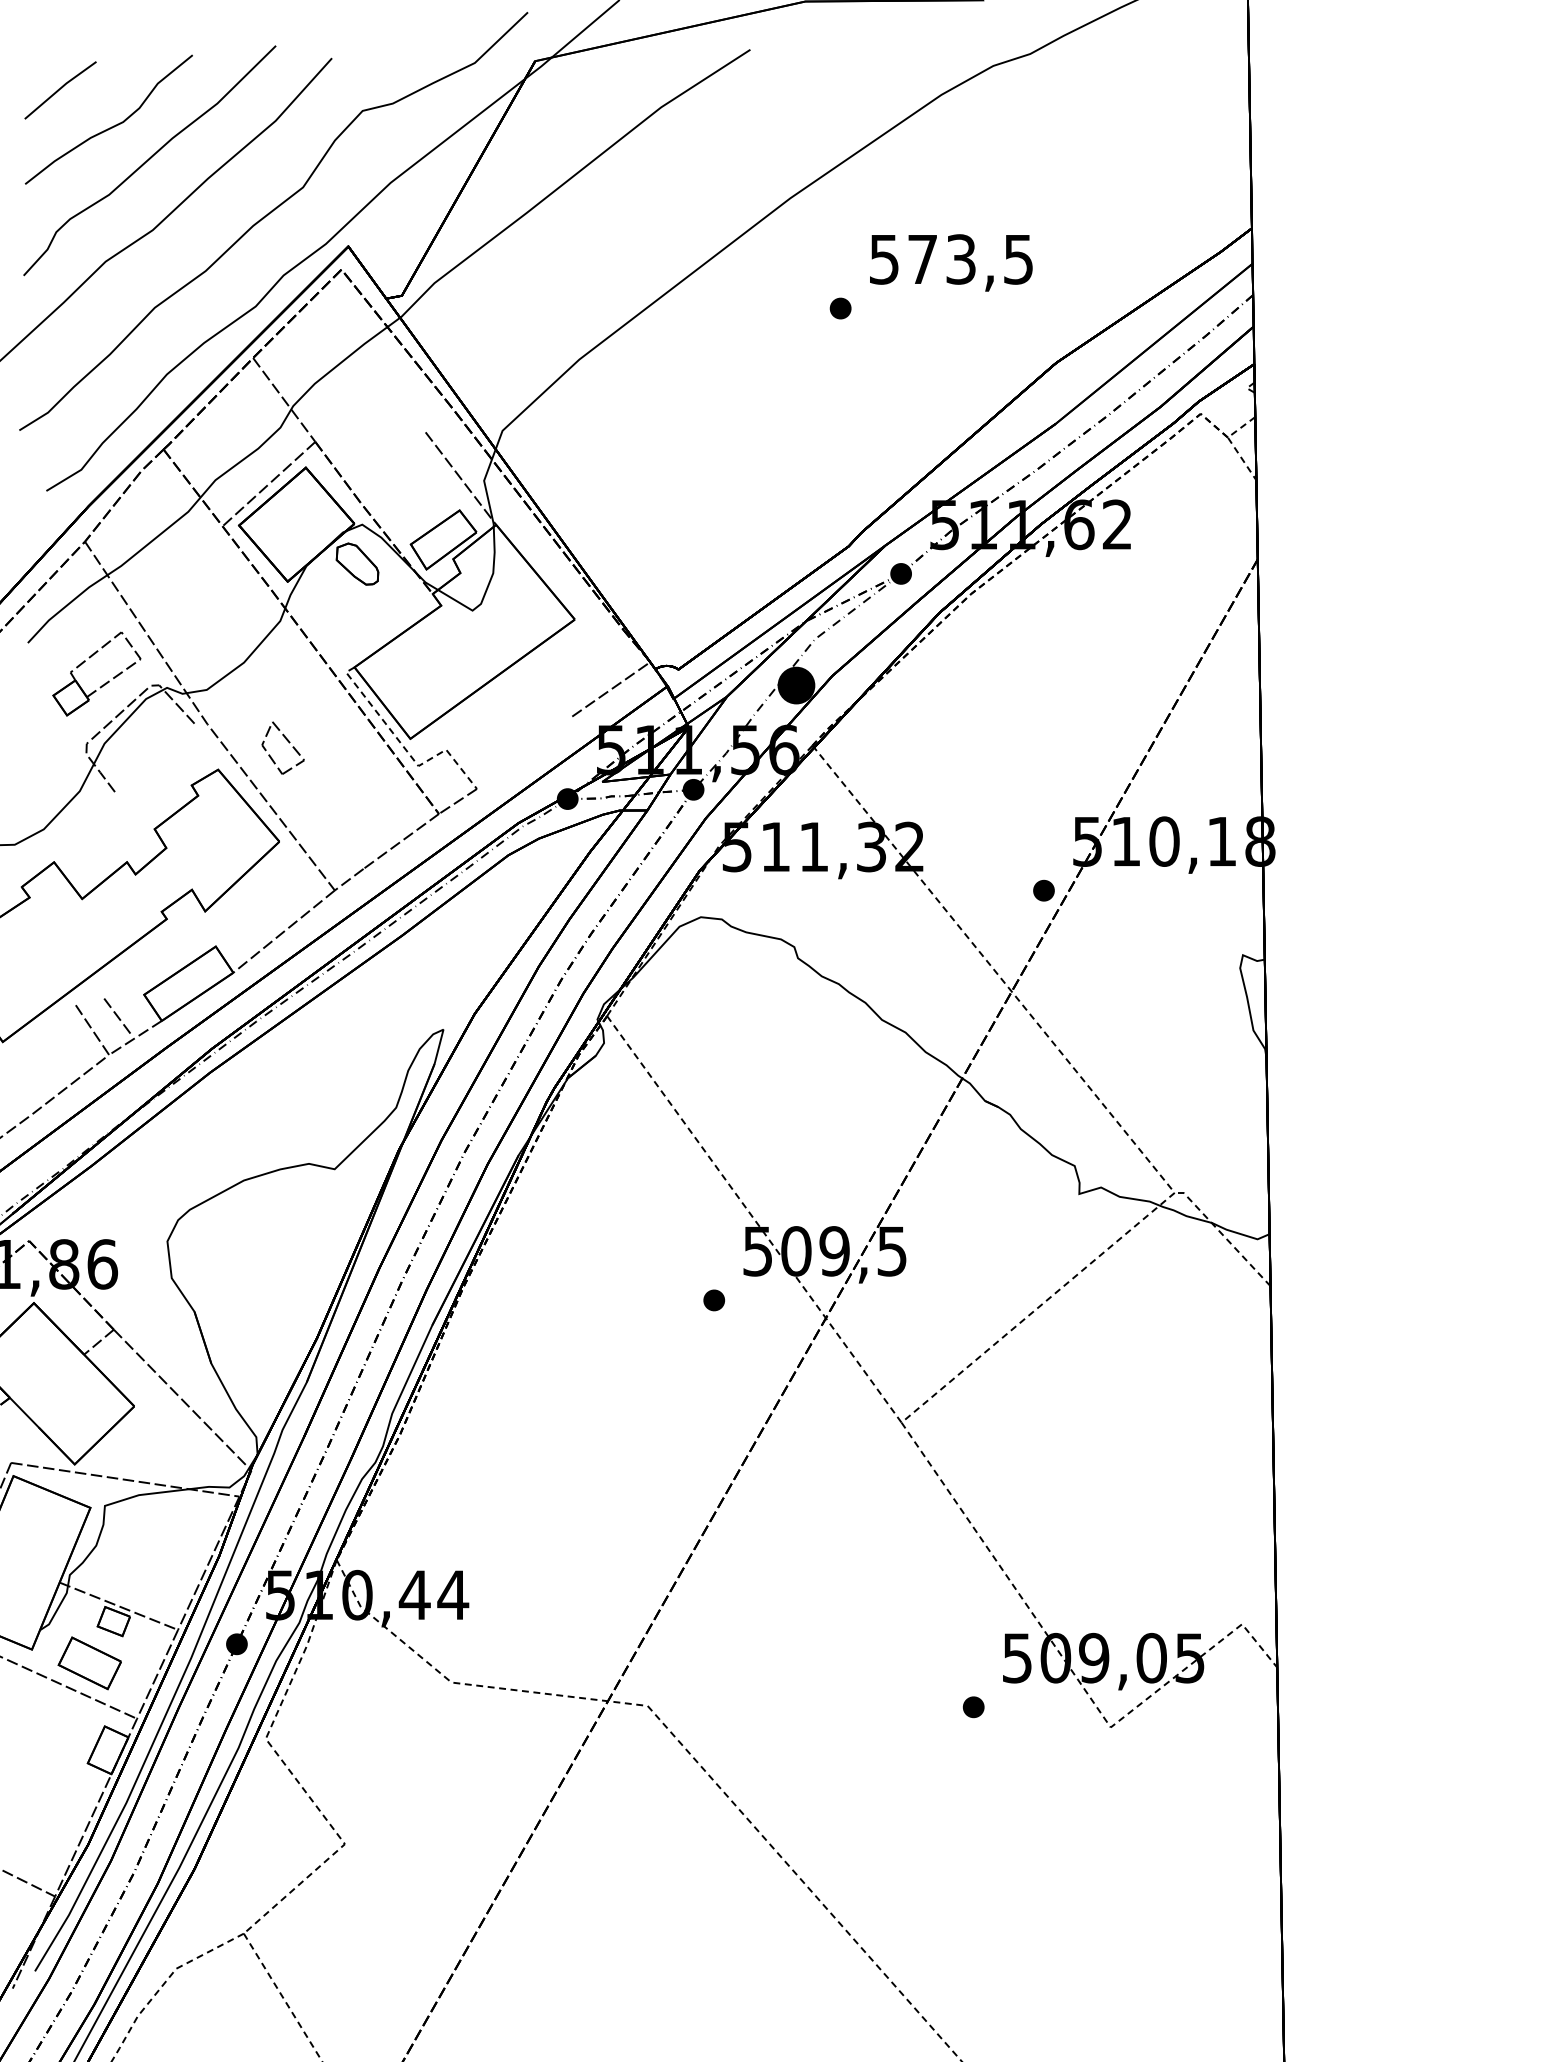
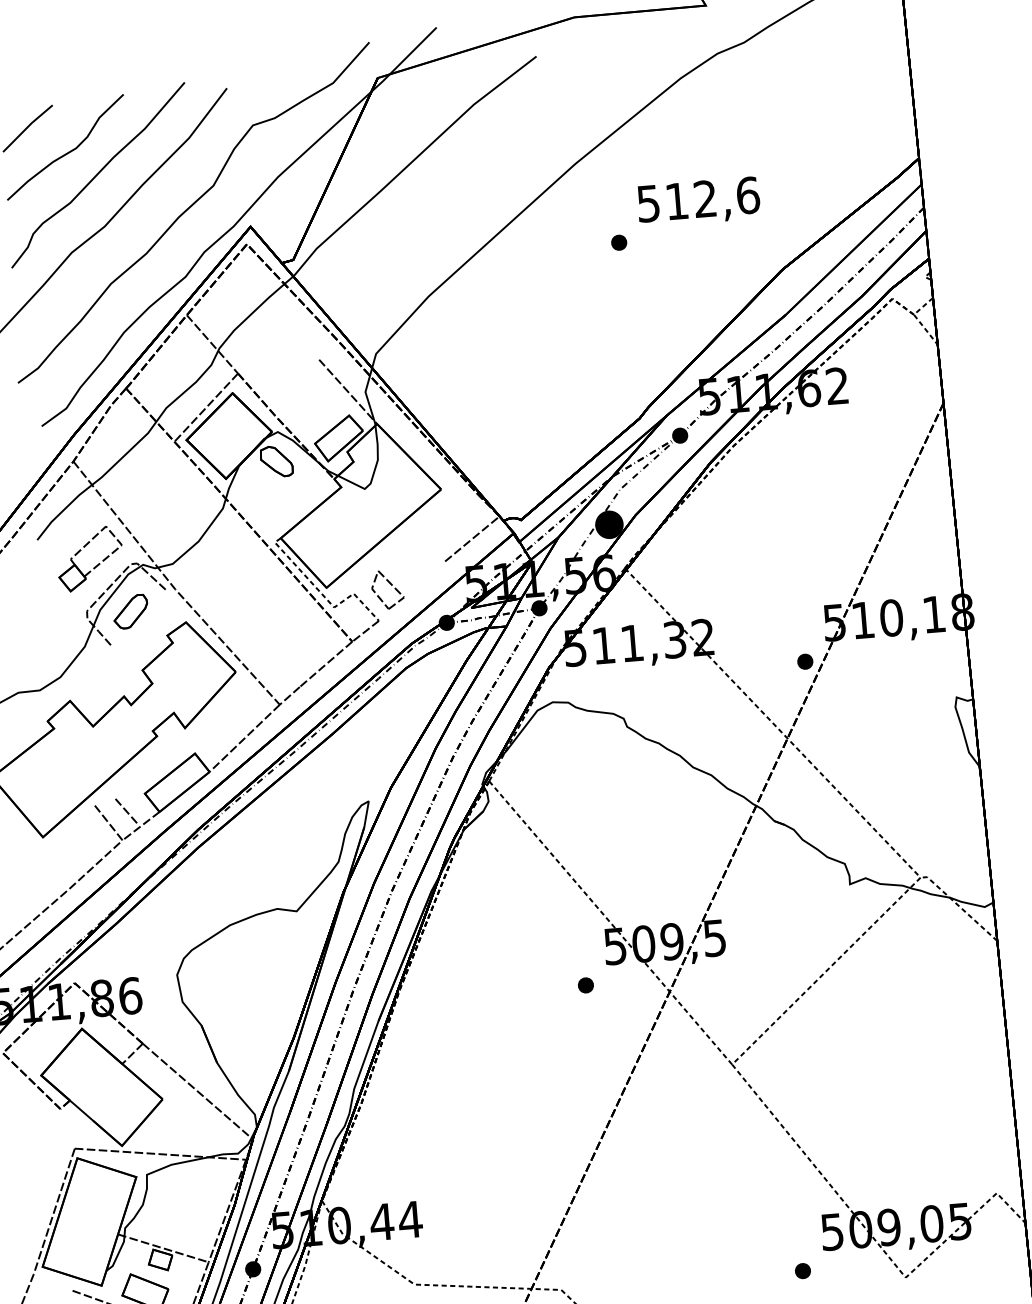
text: (971, 259) -> (713, 198), 573,5 -> 512,6
part: (287, 741) -> (390, 584), moved
part: (145, 748) -> (130, 611), added

